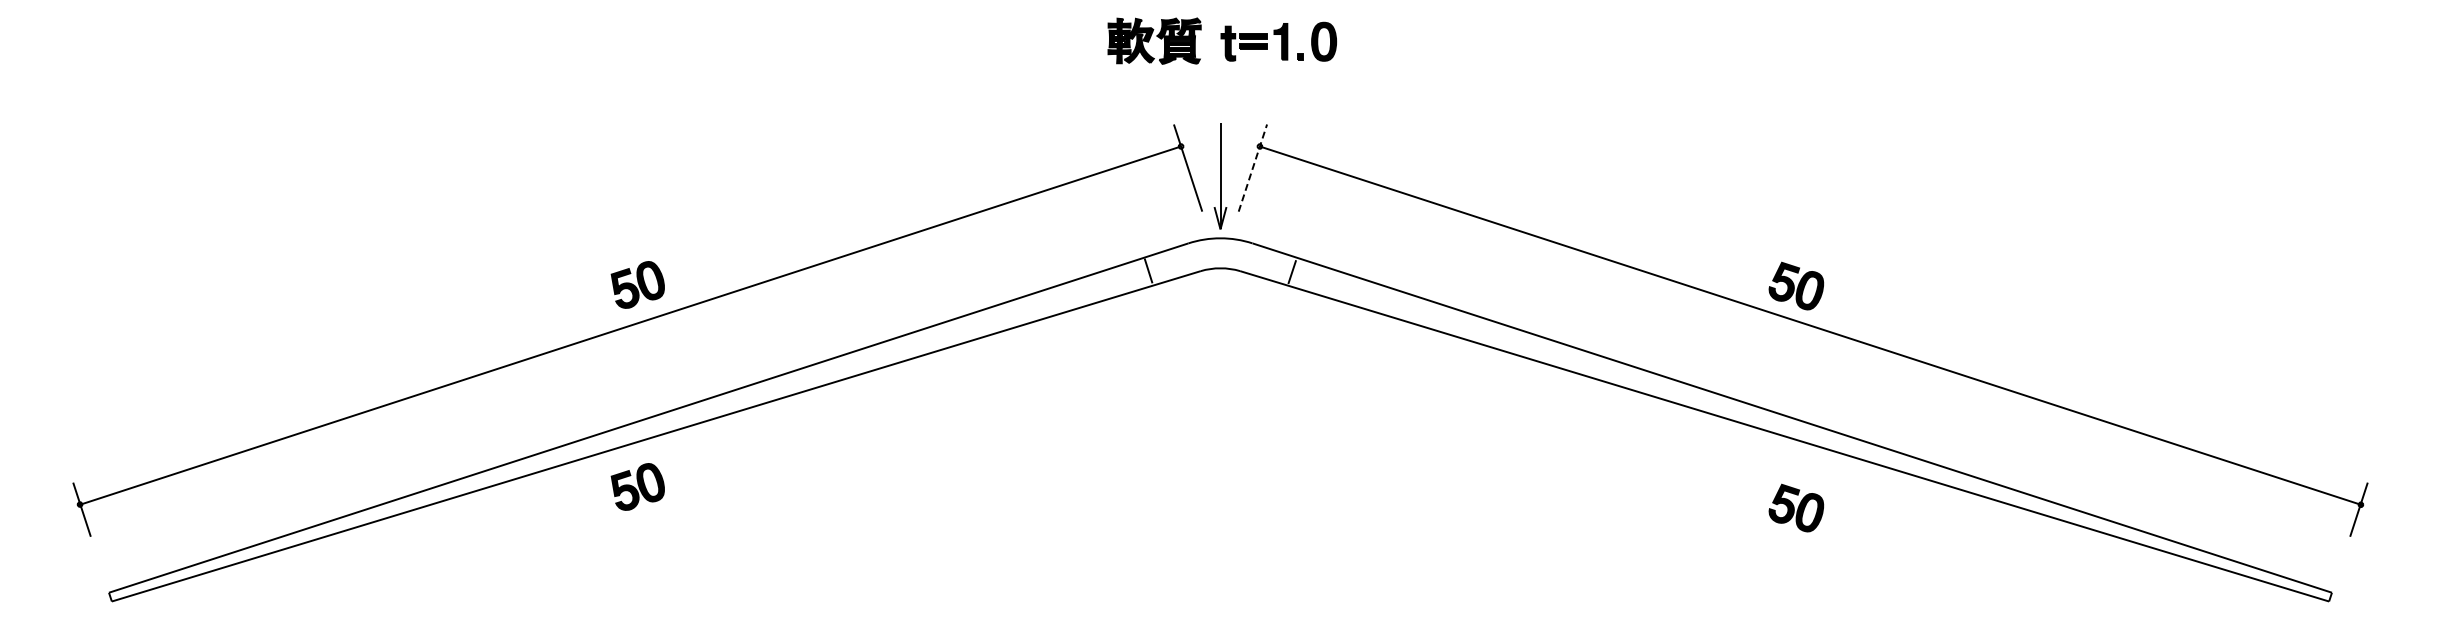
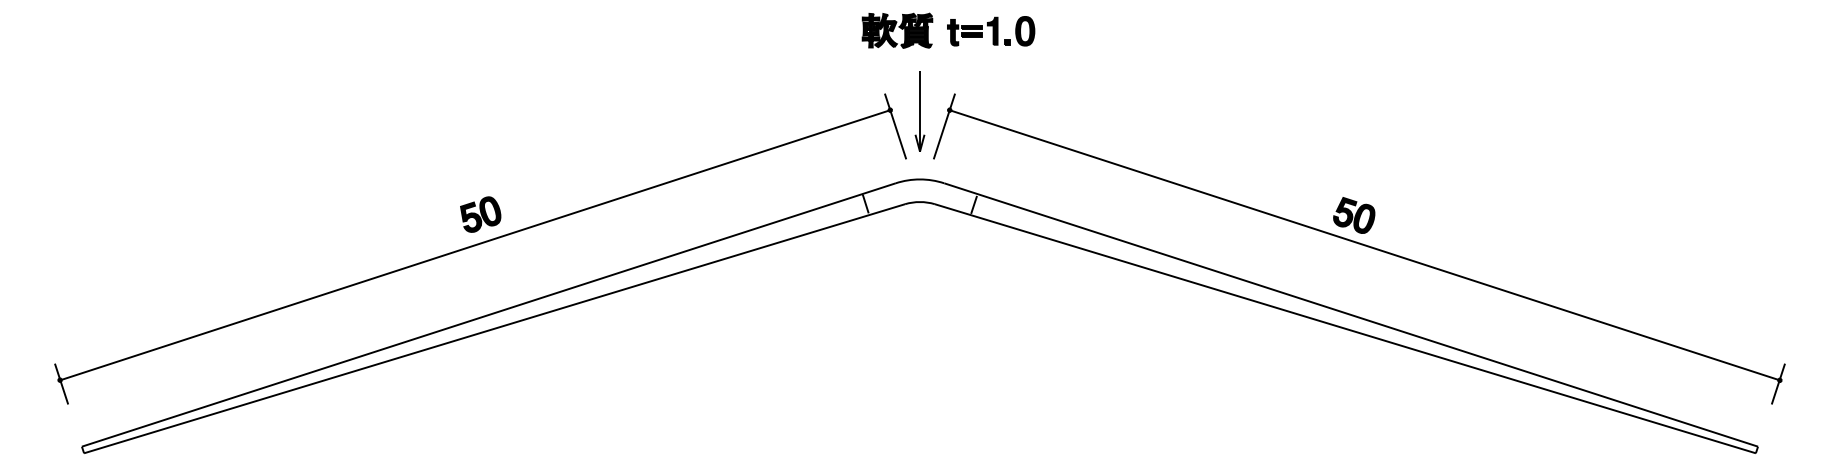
part: (1222, 40) -> (948, 30), moved
line: (1252, 168) -> (944, 126), dashed -> solid
part: (1220, 176) -> (920, 111), moved
part: (637, 486) -> (480, 366), removed
part: (1796, 507) -> (1354, 382), removed

